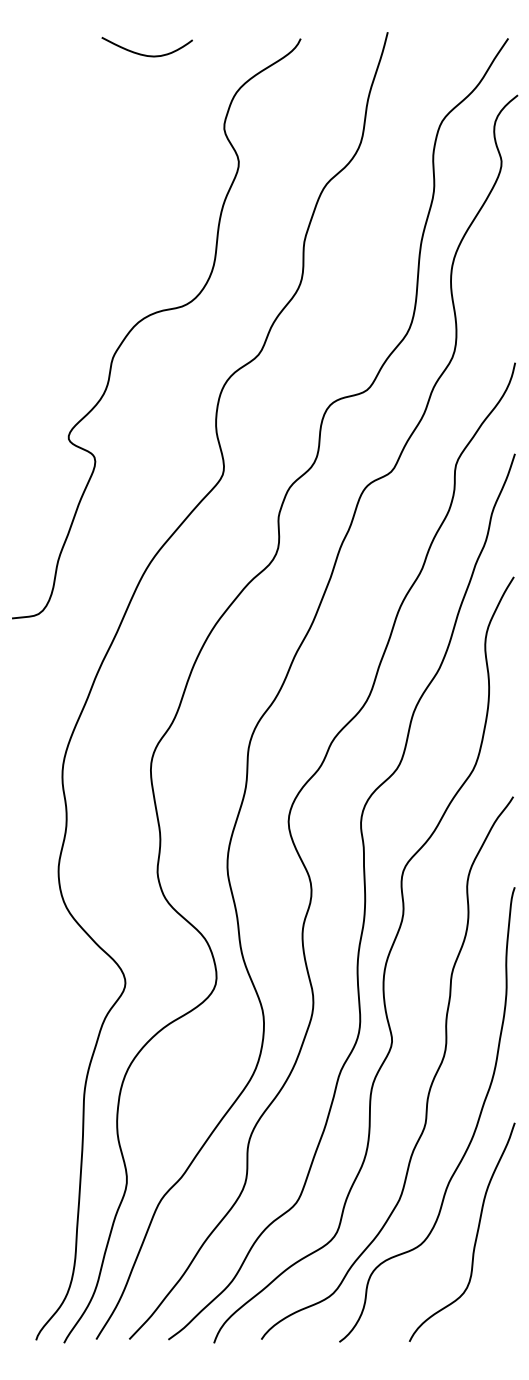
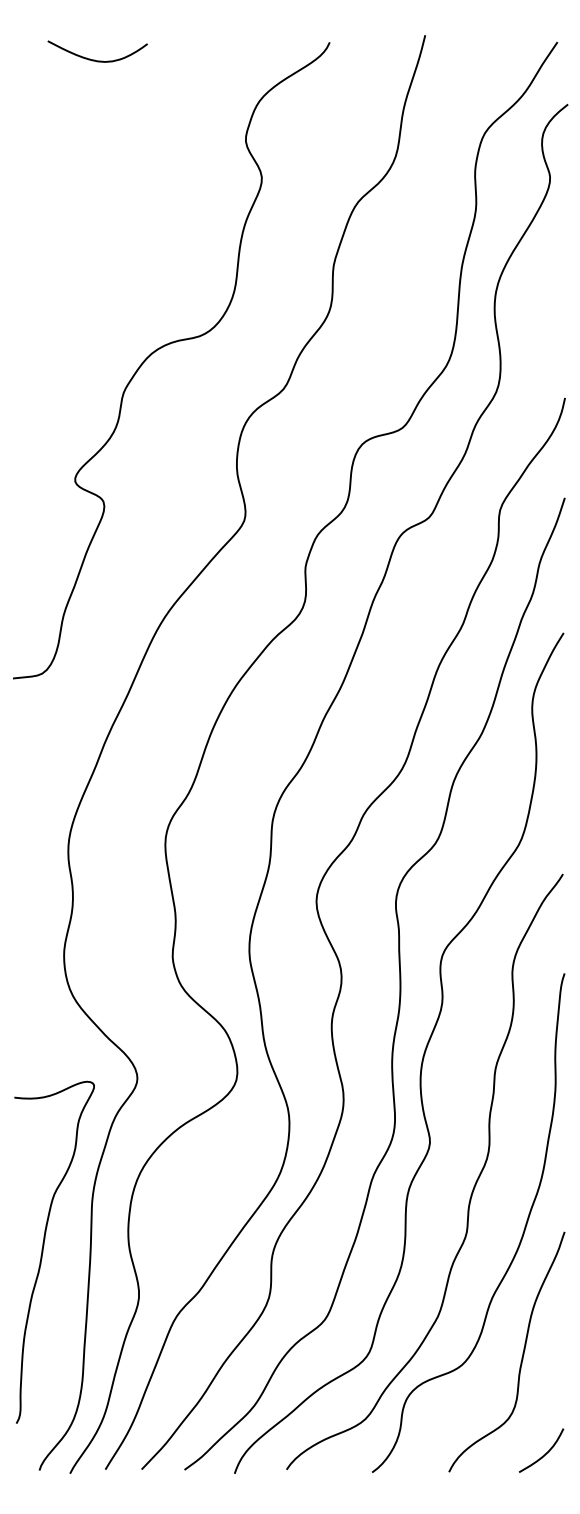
curve: (146, 54) -> (96, 59), moved
curve: (40, 1138) -> (44, 1249), added
curve: (496, 1325) -> (544, 1454), added

